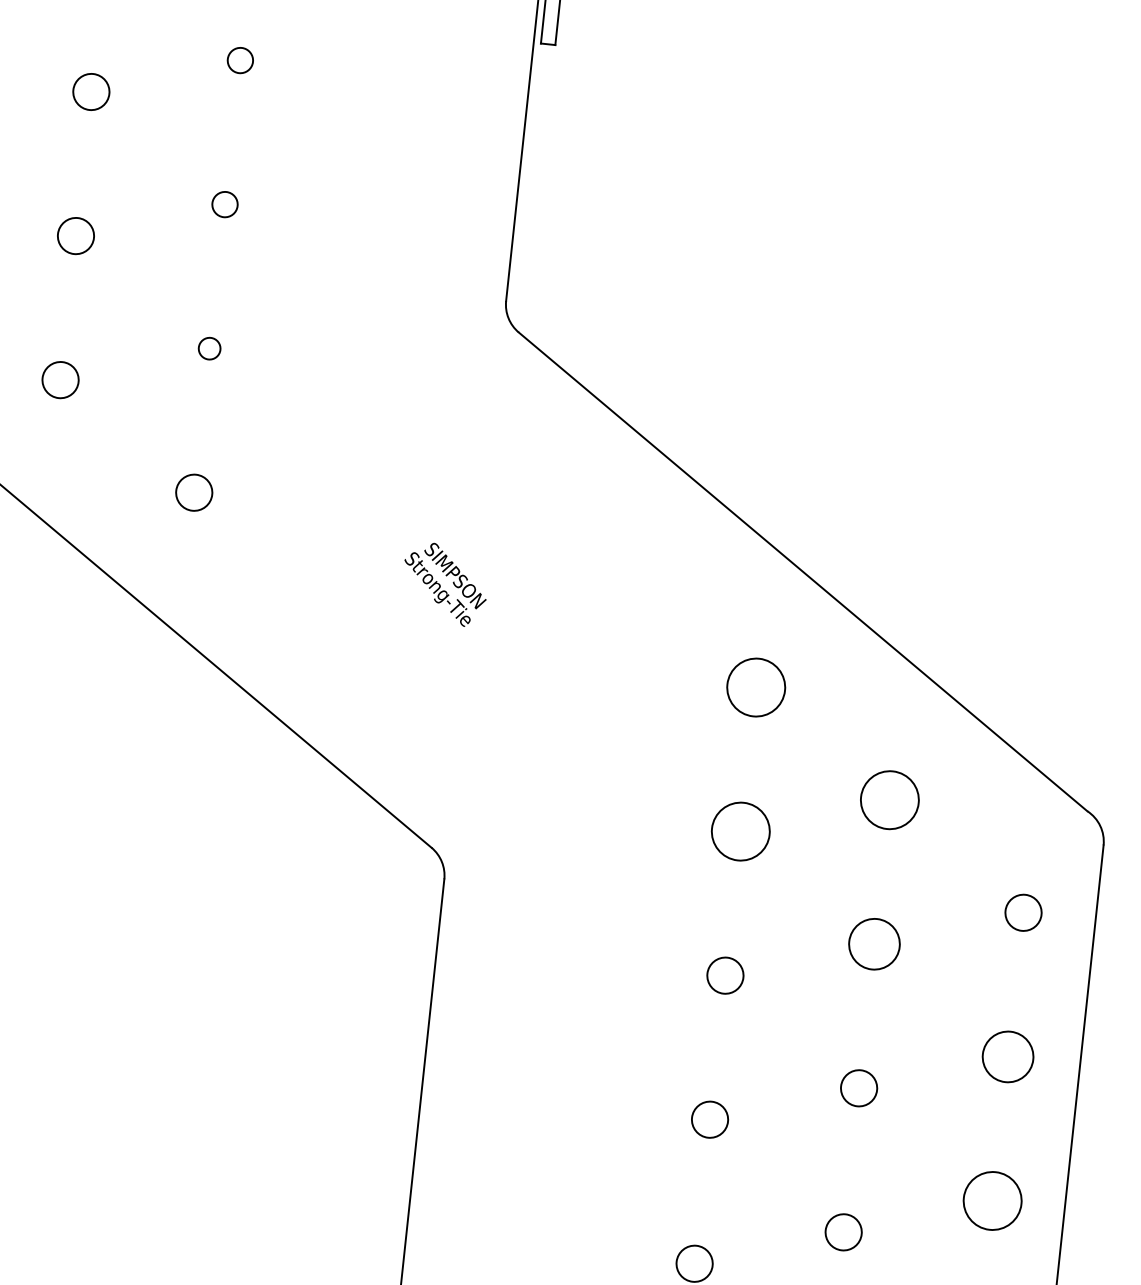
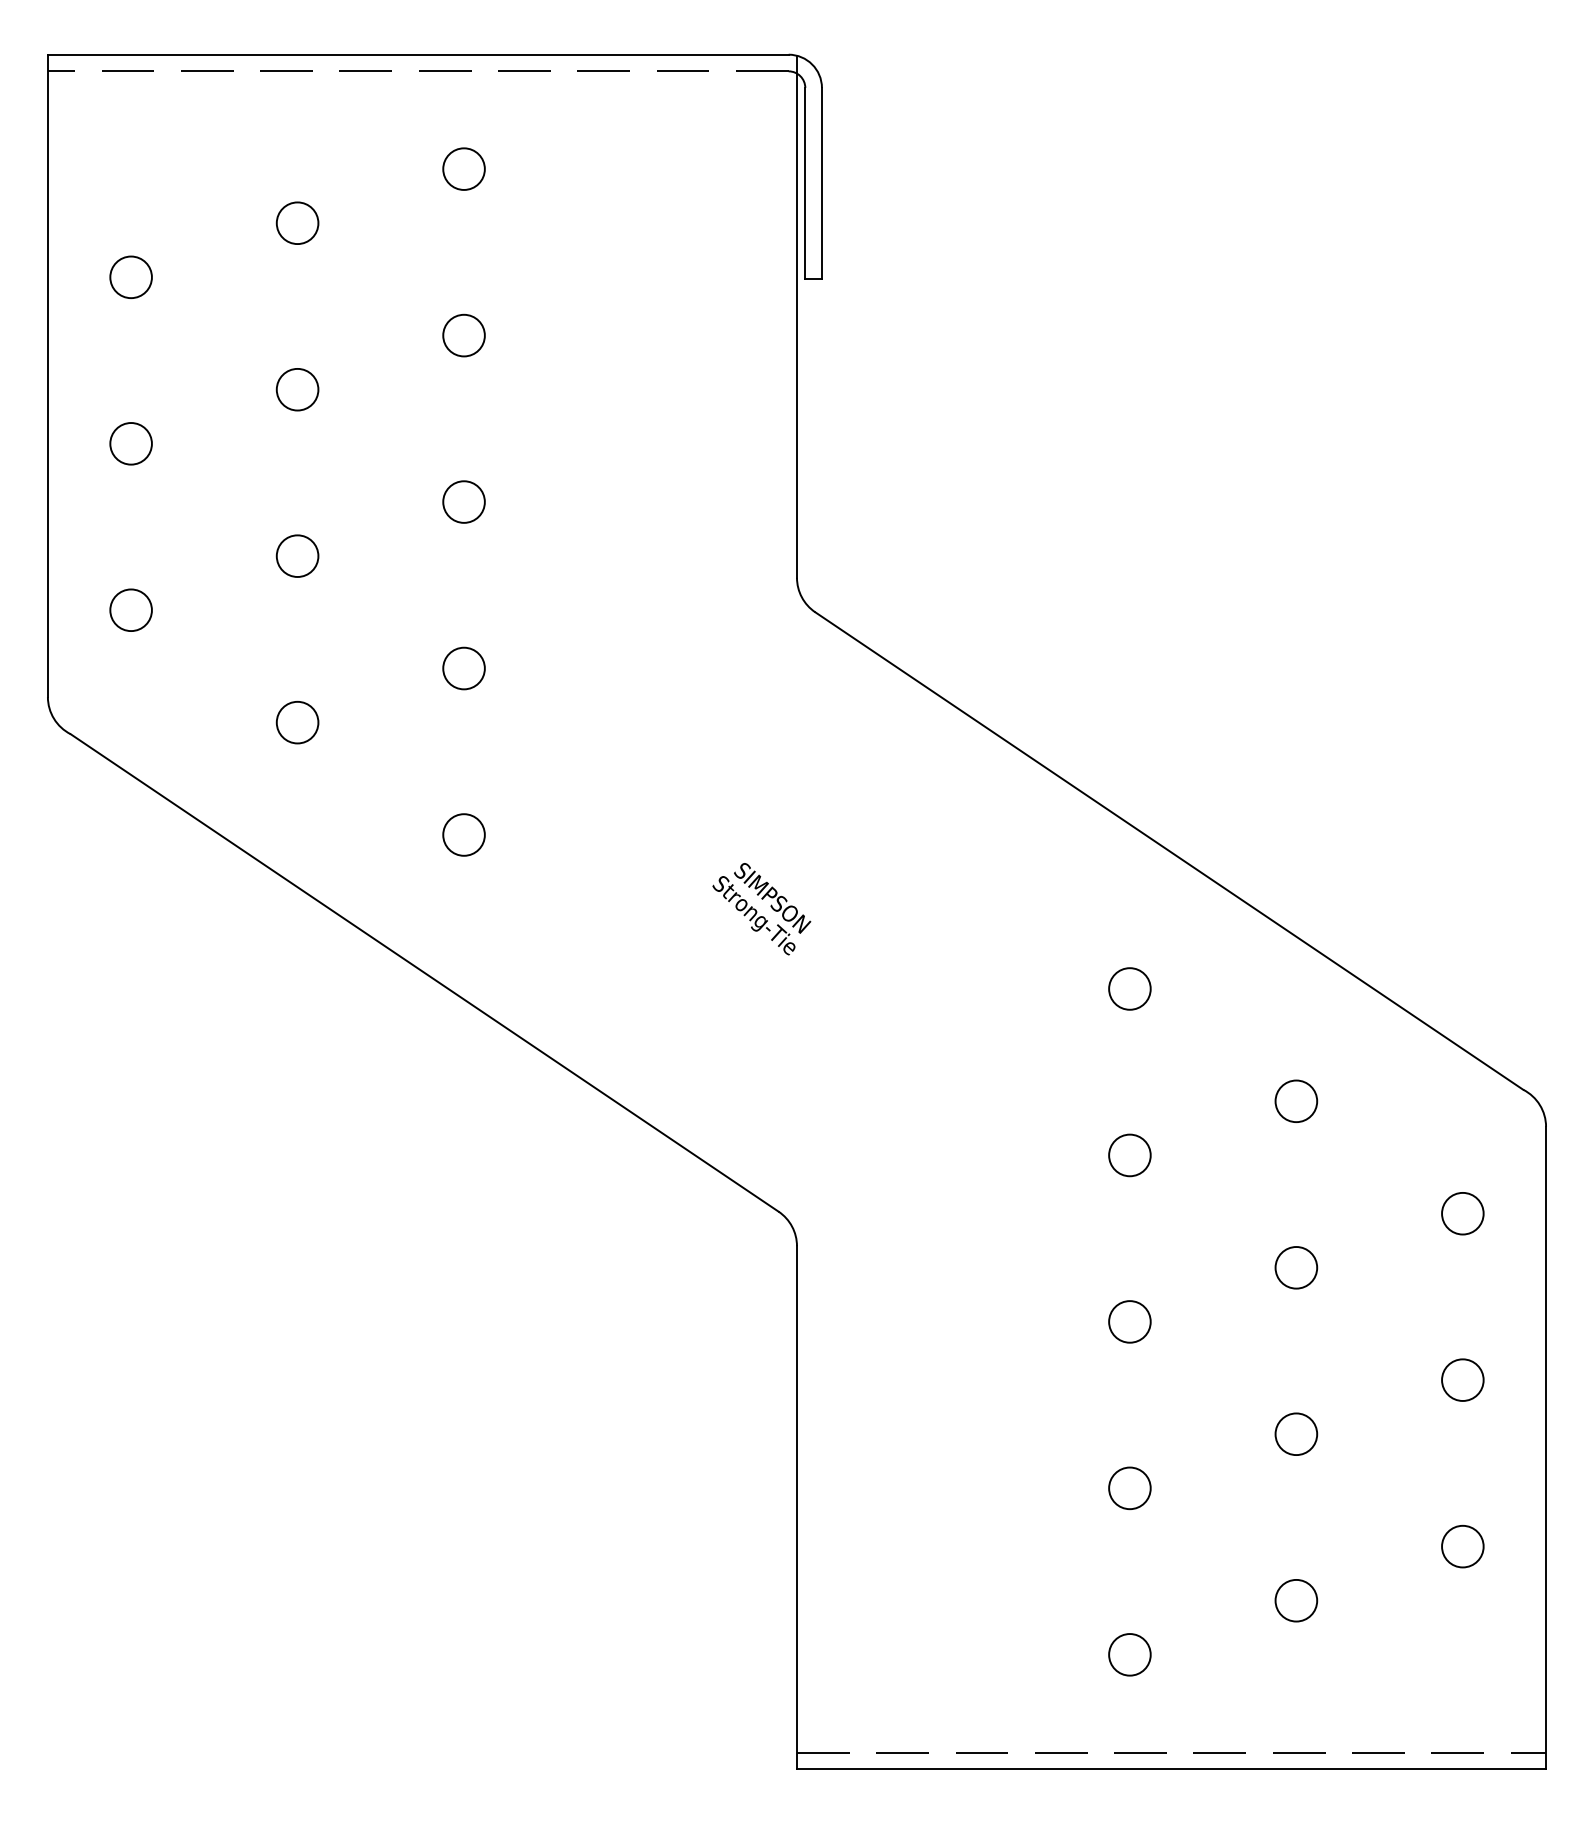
circle: (239, 60) -> (463, 335), size x1.43
circle: (224, 204) -> (463, 501), size x1.43
circle: (209, 348) -> (463, 668), size x1.67
circle: (755, 687) -> (1129, 988), size x0.62
circle: (889, 800) -> (1296, 1101), size x0.62
circle: (740, 831) -> (1129, 1155), size x0.62
circle: (874, 944) -> (1296, 1267), size x0.71
circle: (1007, 1056) -> (1462, 1379), size x0.71
circle: (992, 1200) -> (1462, 1546), size x0.62

